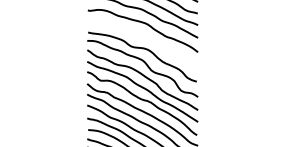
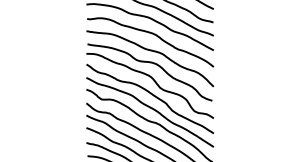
curve: (144, 39) -> (152, 52), added

